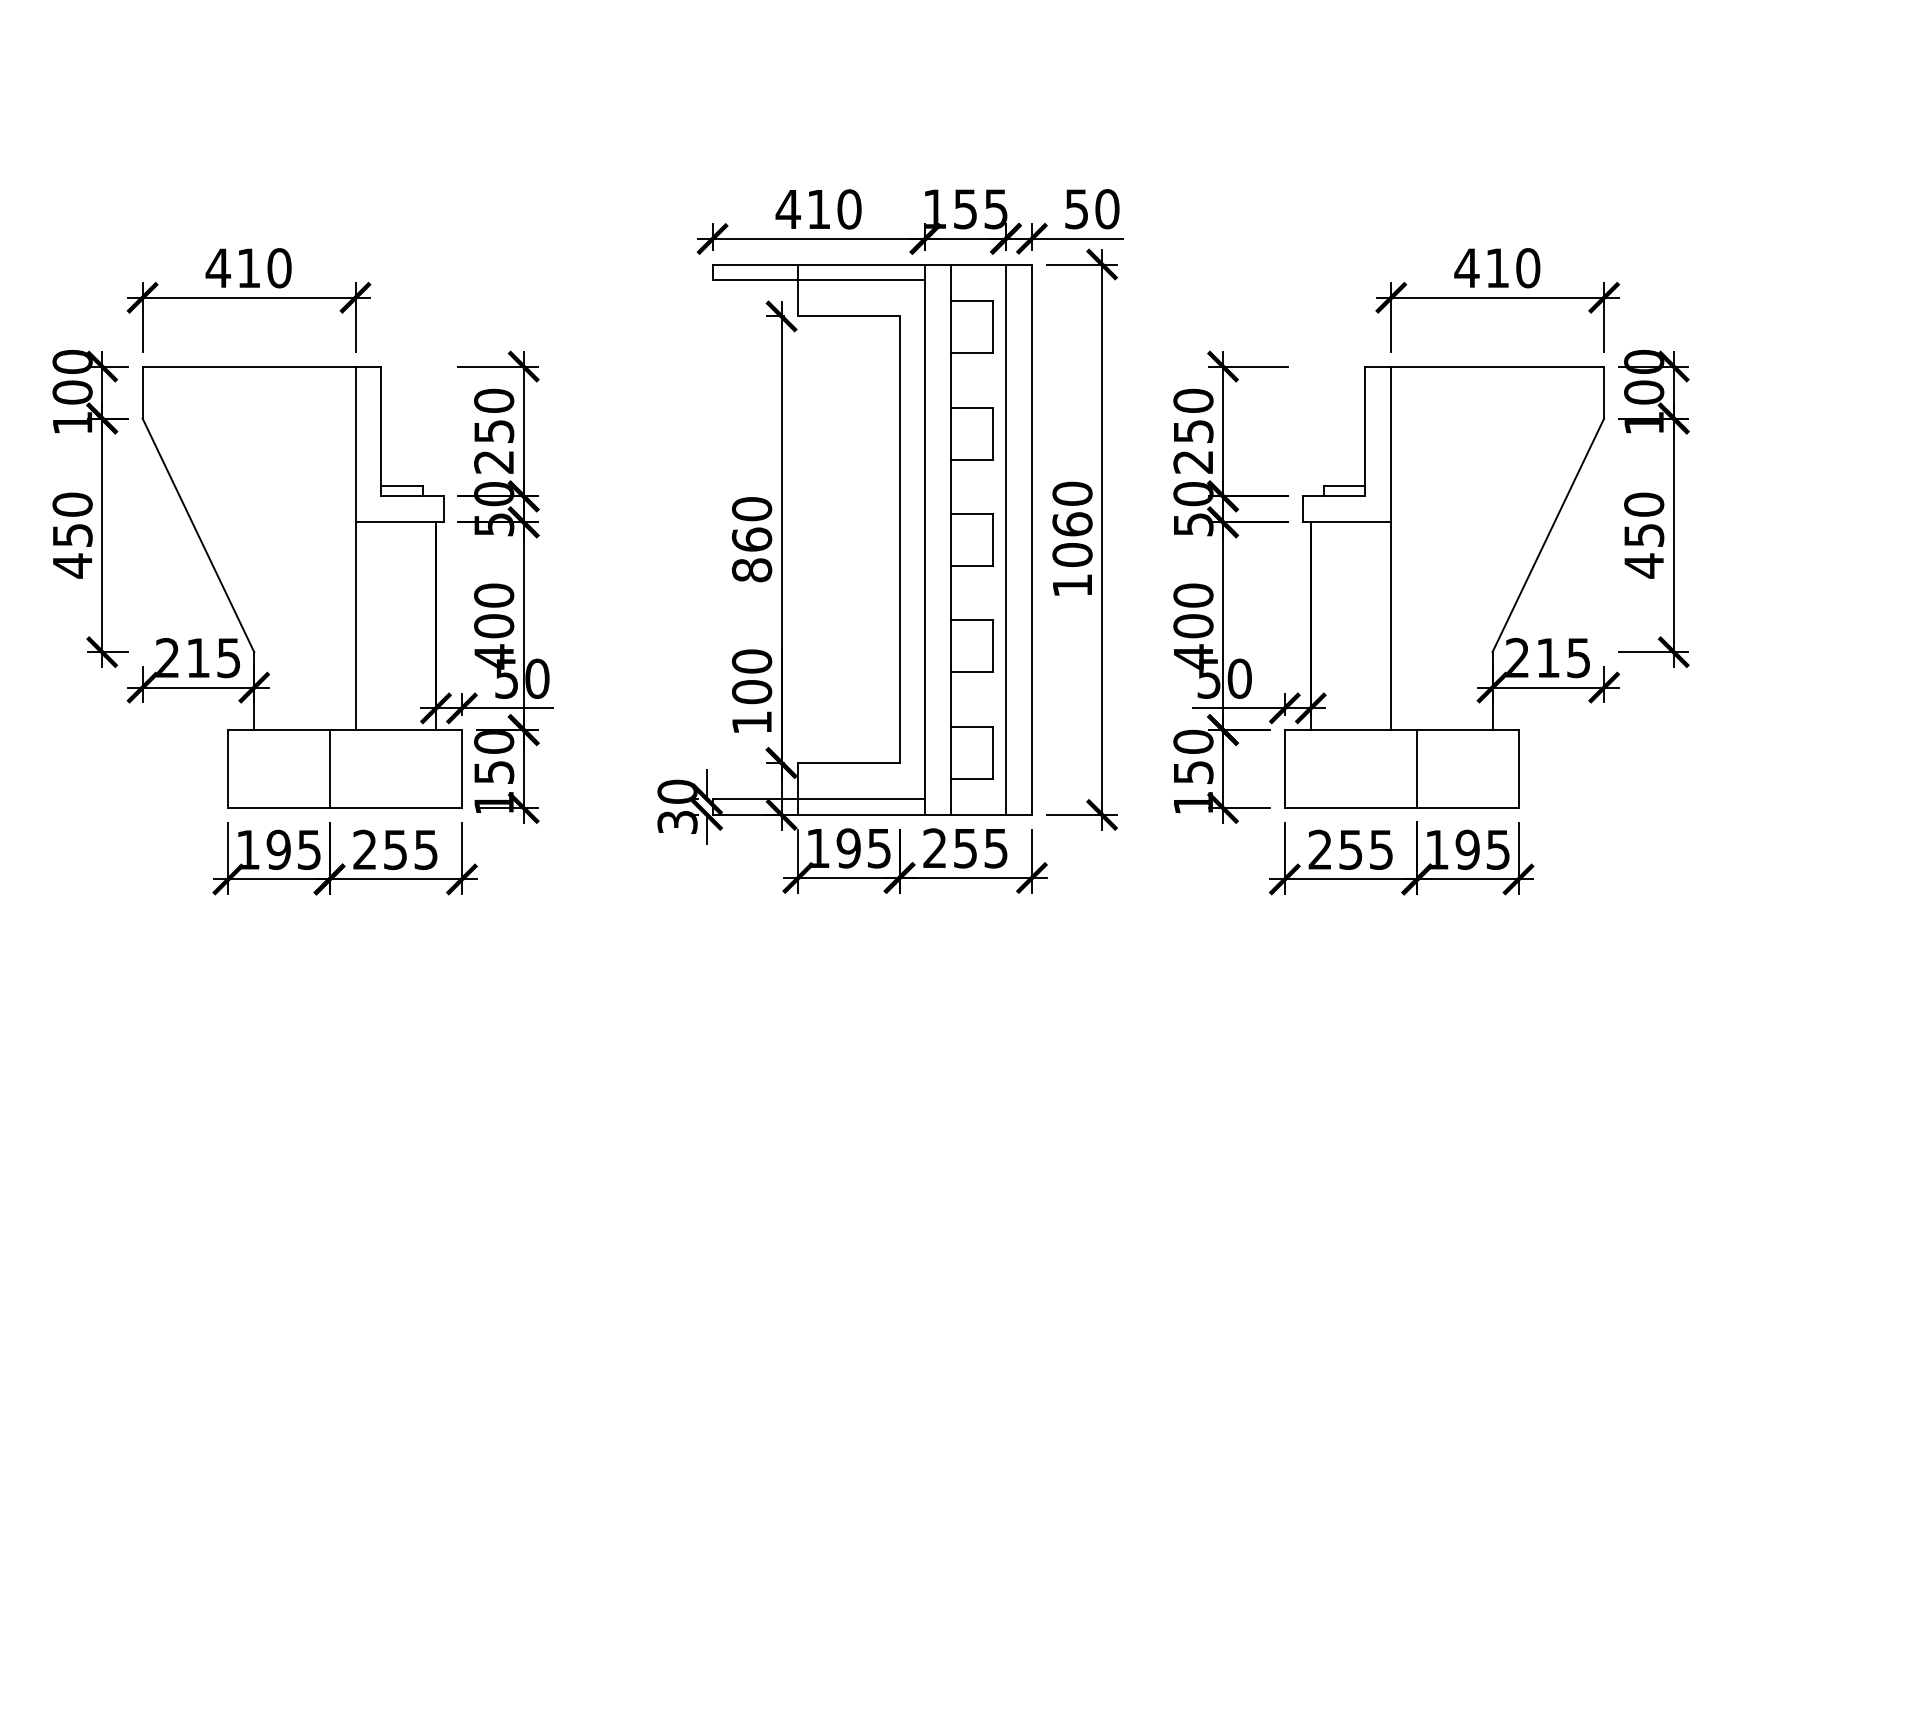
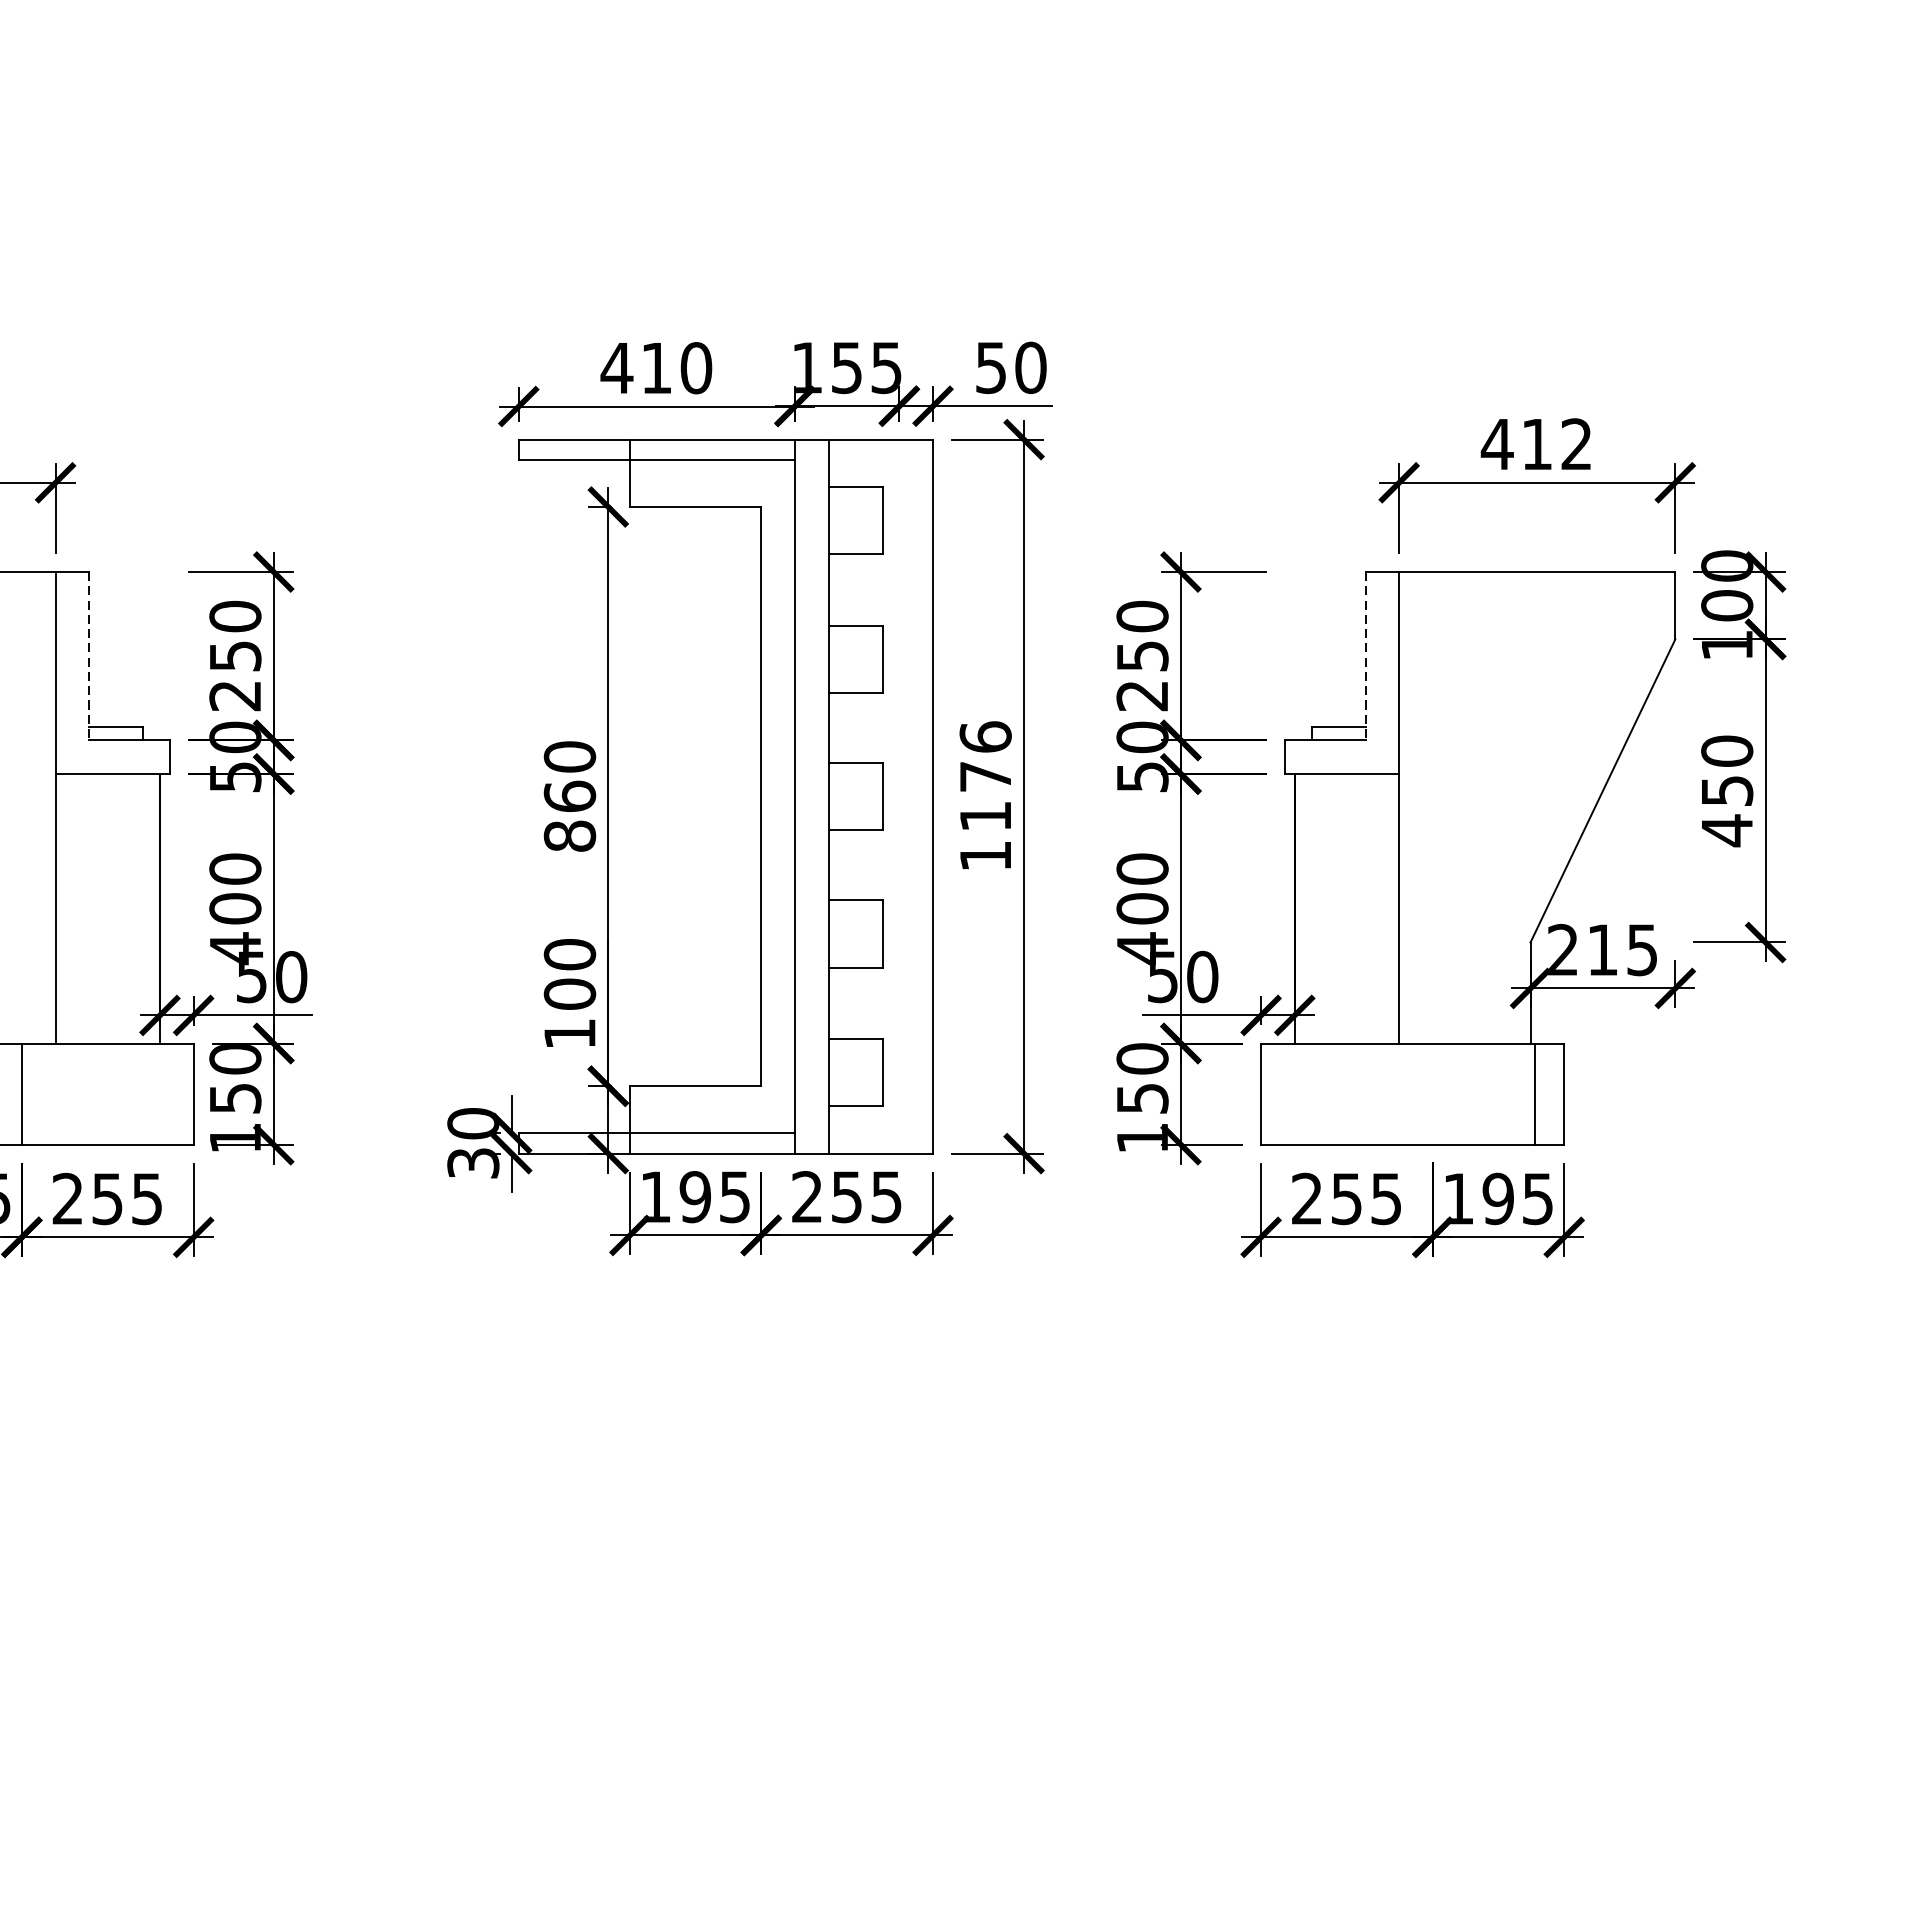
text: (1528, 268) -> (1577, 444), 410 -> 412
line: (381, 431) -> (89, 656), solid -> dashed
line: (1365, 431) -> (1365, 656), solid -> dashed
text: (1072, 524) -> (985, 776), 1060 -> 1176
line: (1005, 539) -> (898, 796), removed
line: (1417, 768) -> (1535, 1093), moved

